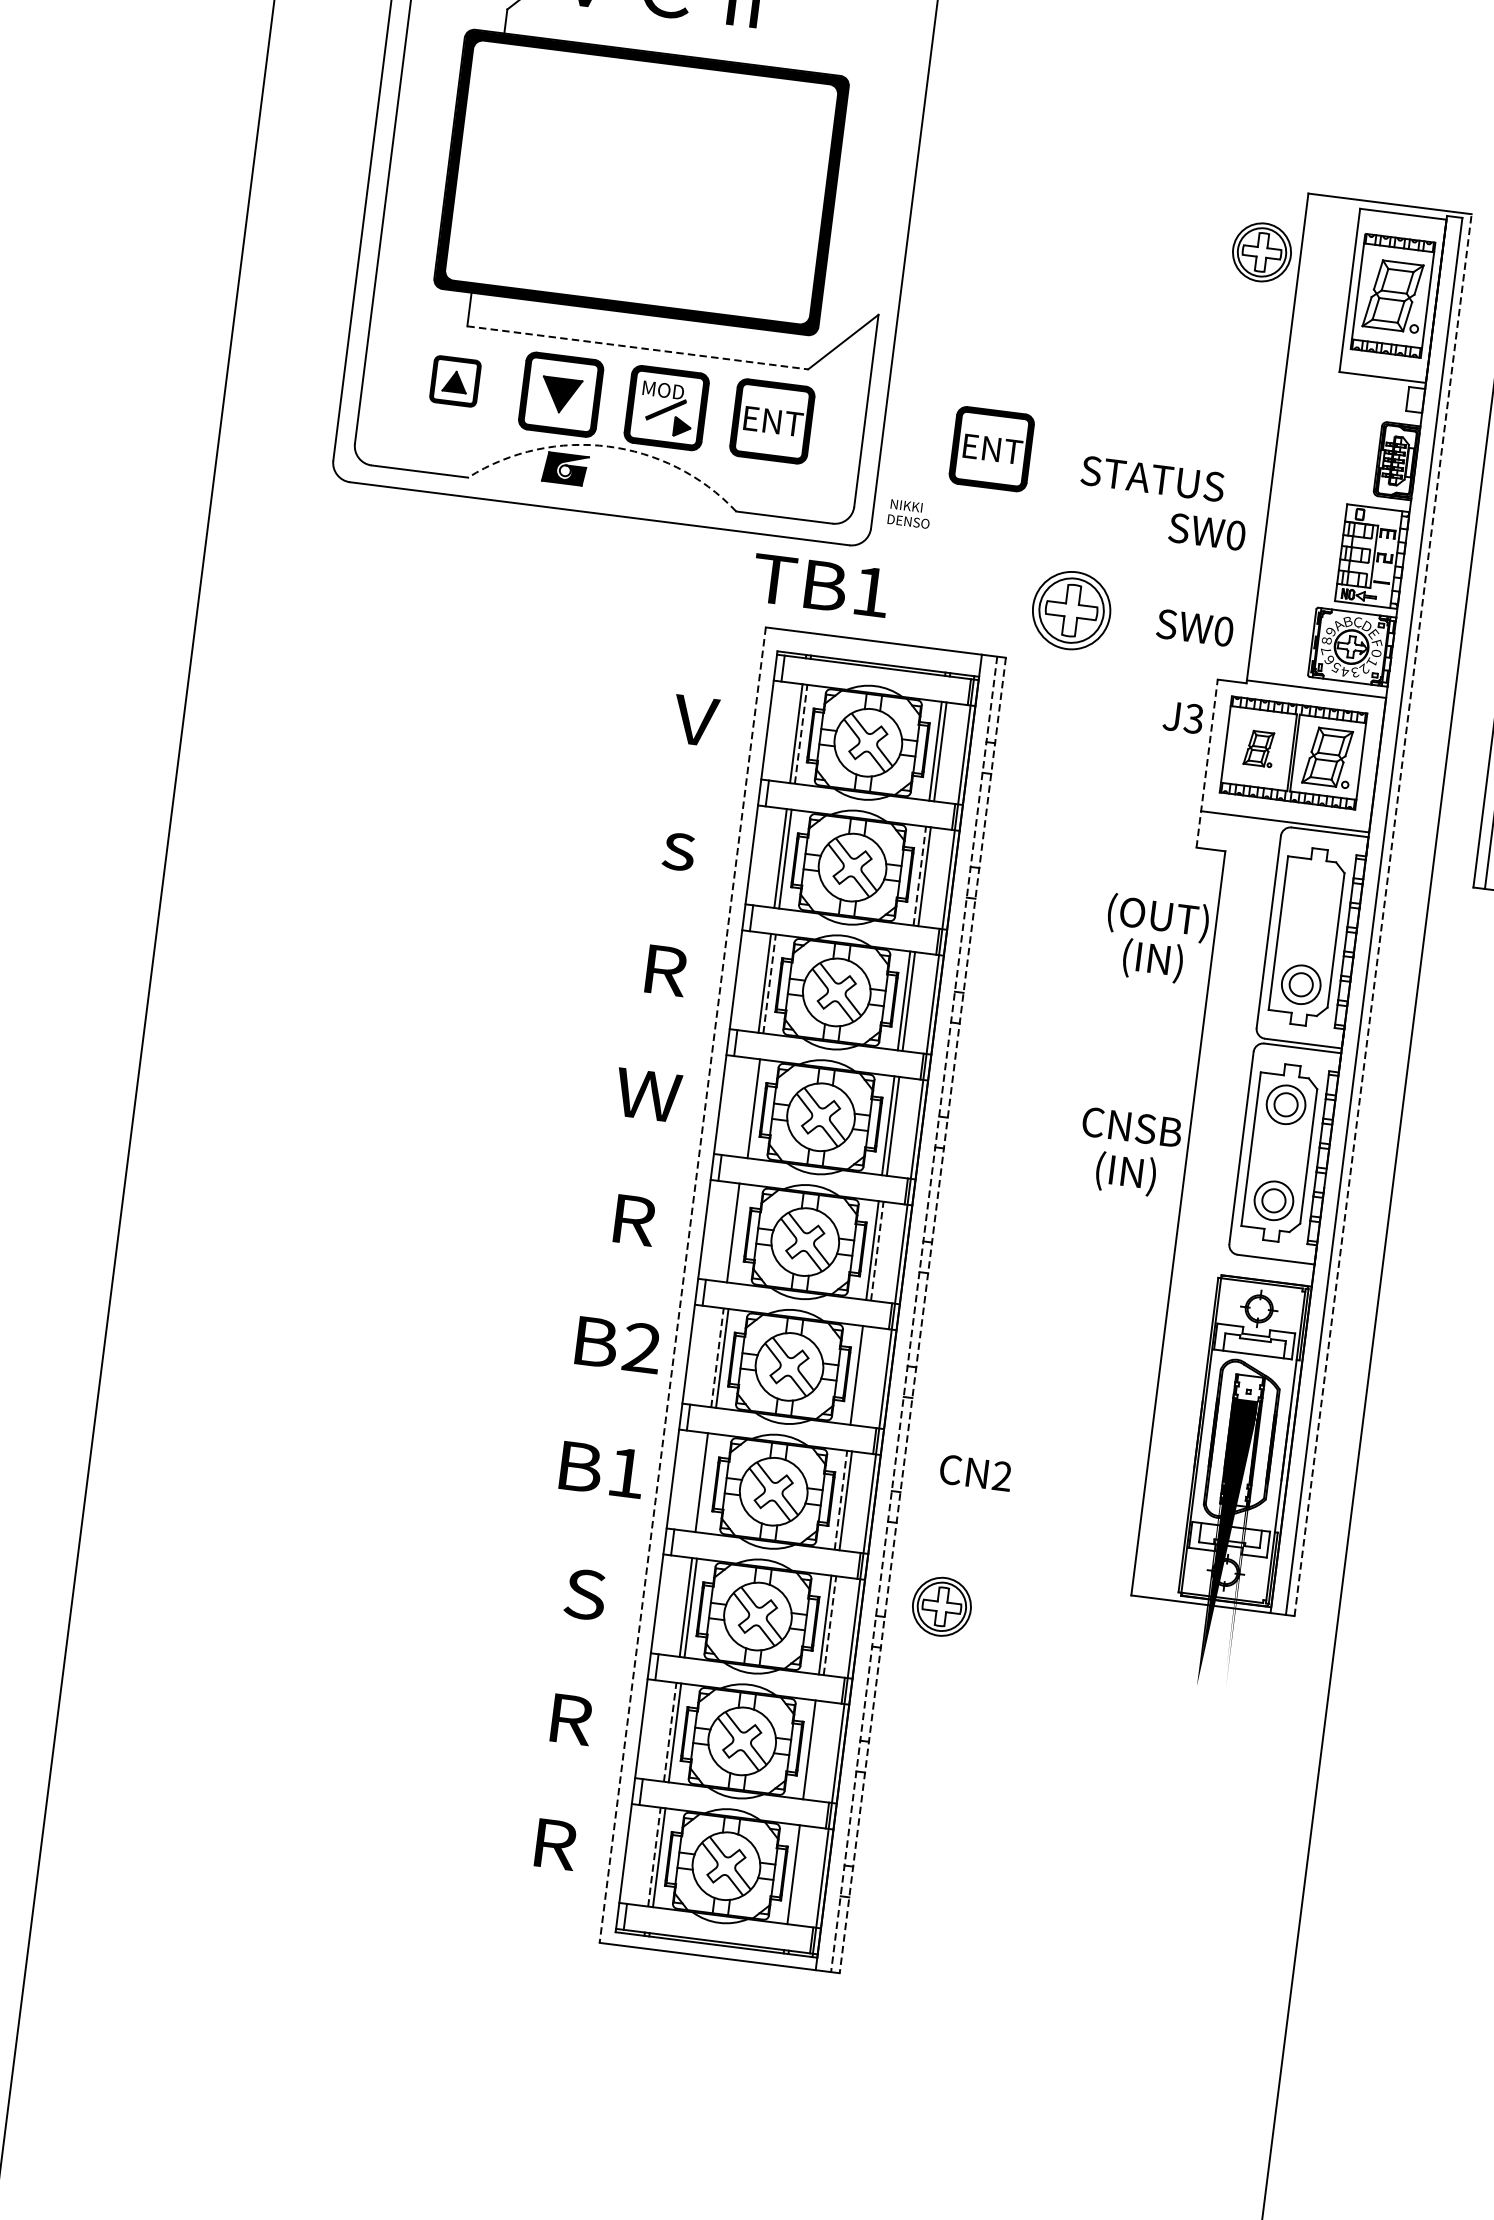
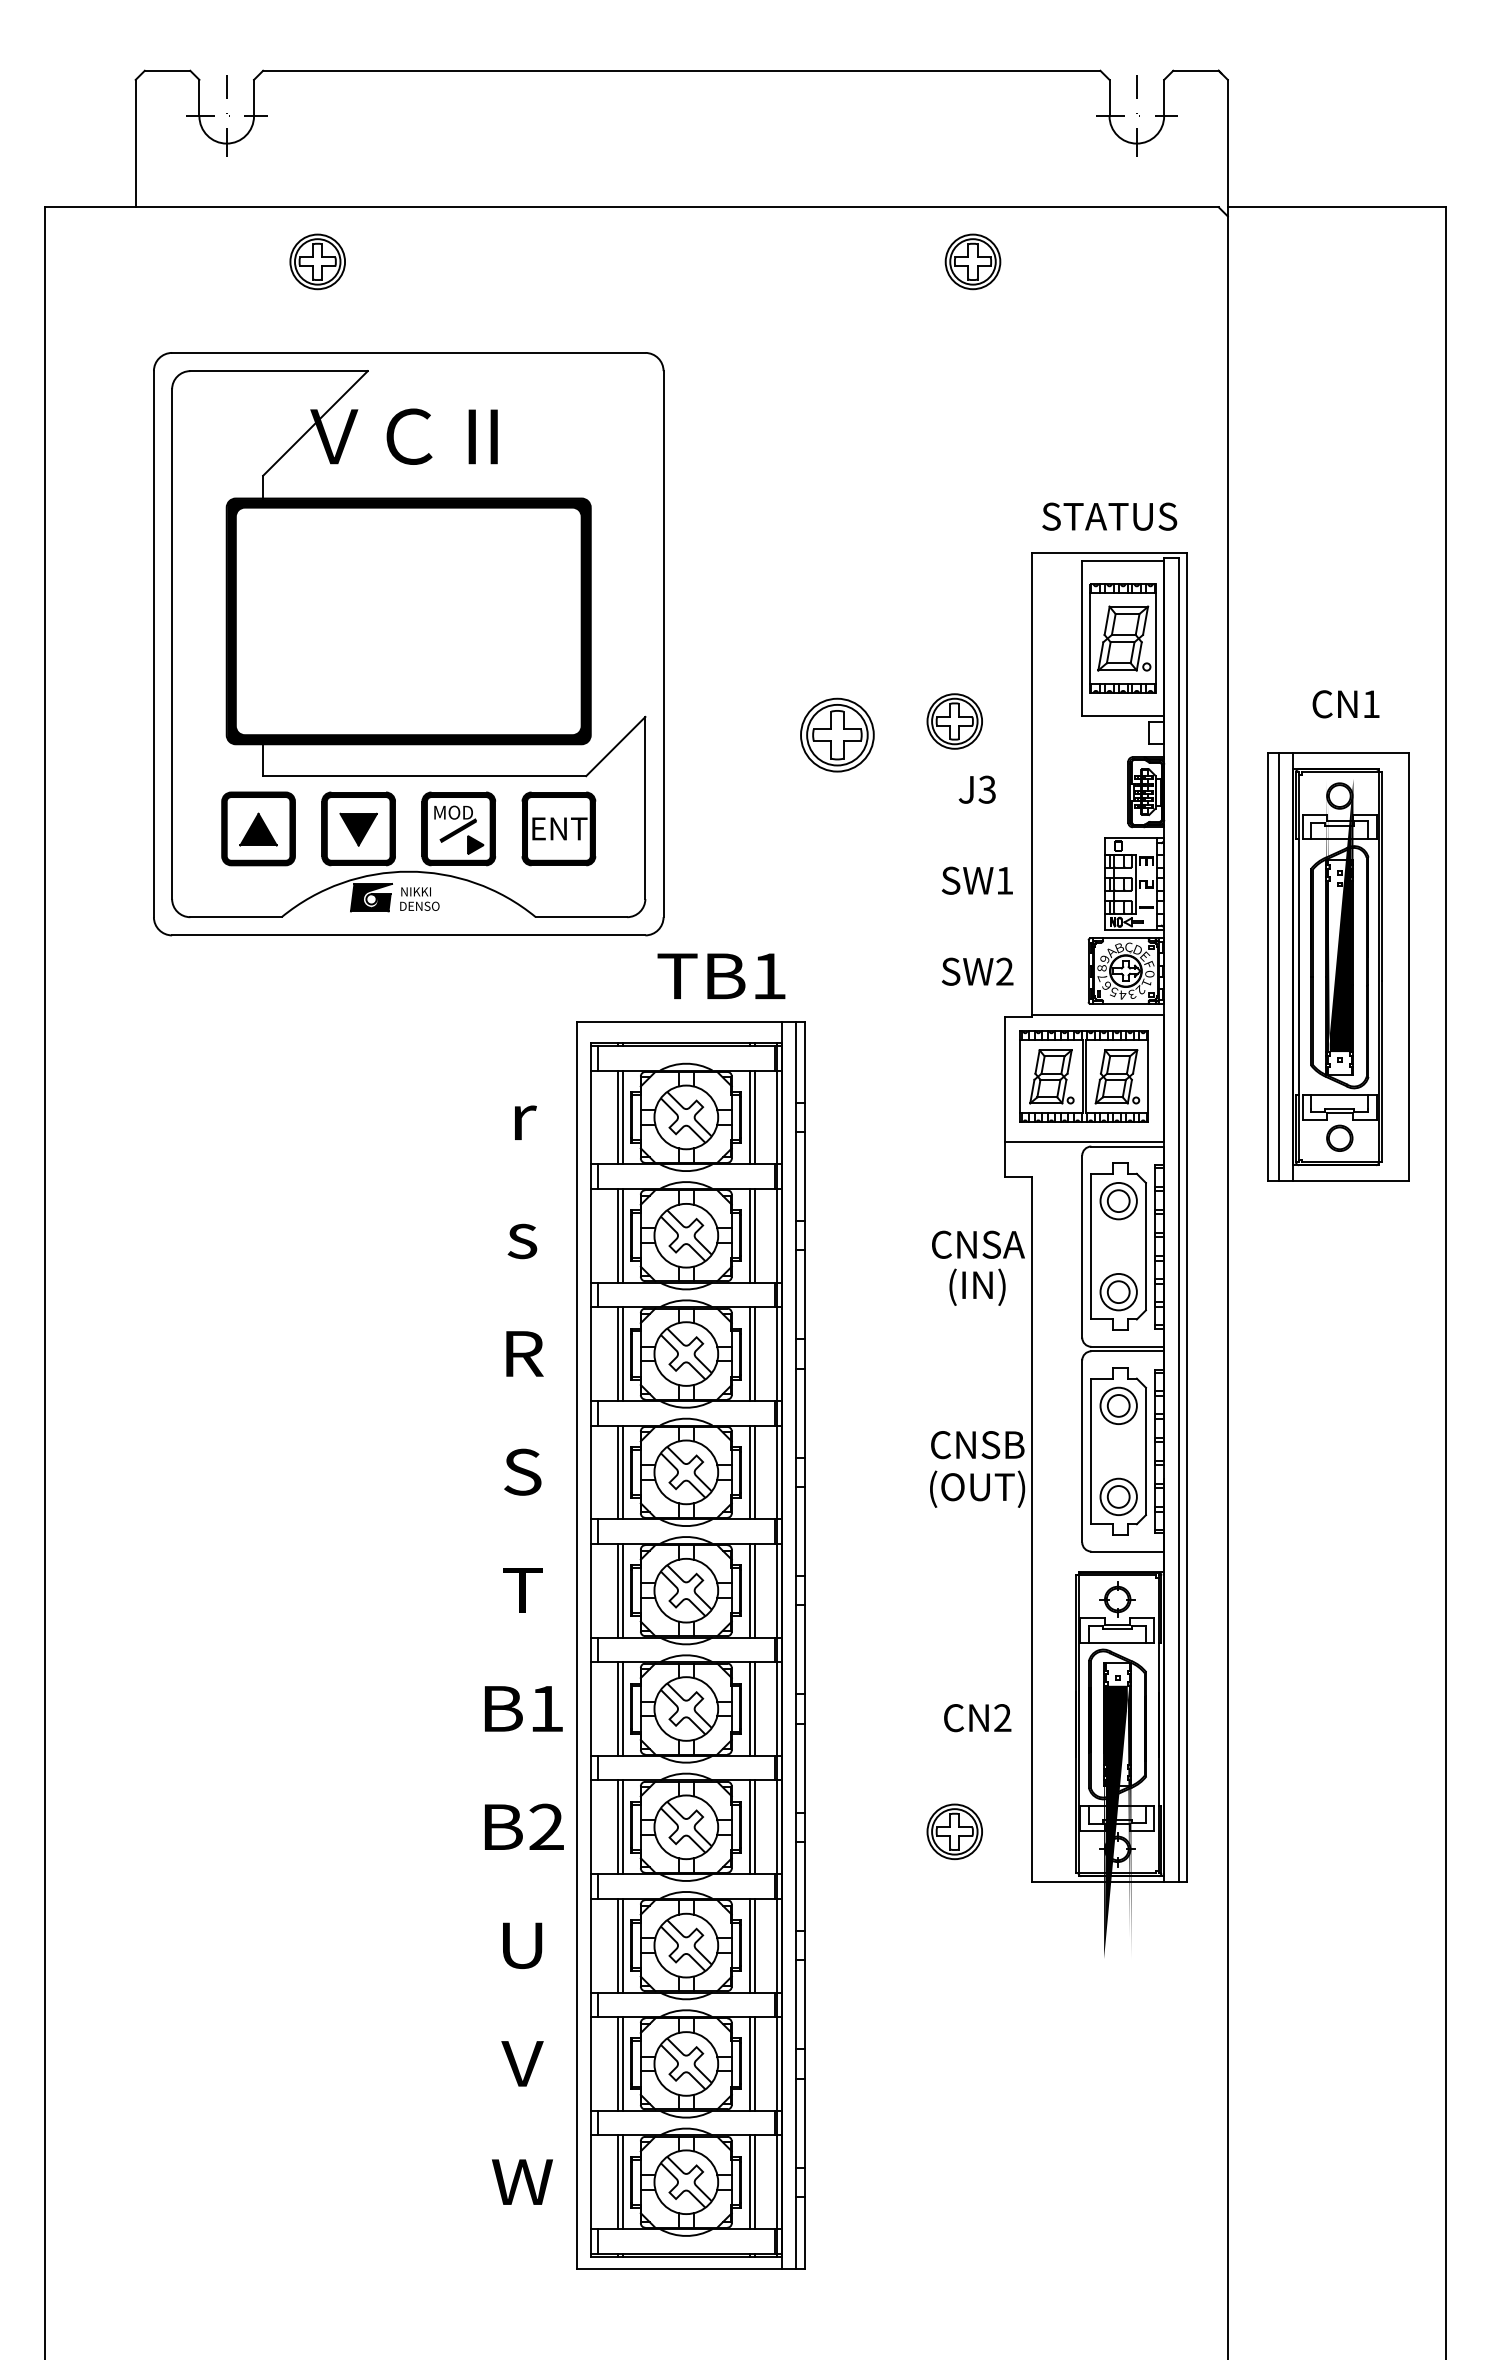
part: (1261, 252) -> (954, 721), moved
line: (637, 348) -> (424, 776), dashed -> solid
part: (455, 380) -> (258, 828), size x1.67
arc: (608, 446) -> (408, 871), dashed -> solid
part: (991, 448) -> (766, 828), removed
text: (1152, 478) -> (1109, 516), moved
text: (909, 513) -> (419, 898), moved
text: (1235, 535) -> (1004, 880), SW0 -> SW1
text: (820, 584) -> (721, 975), moved
part: (1071, 609) -> (837, 734), moved
text: (1223, 631) -> (1004, 971), SW0 -> SW2
text: (1182, 717) -> (976, 789), moved
text: (695, 719) -> (522, 1116), V -> r
line: (800, 734) -> (622, 1117), dashed -> solid
part: (1259, 748) -> (1051, 1076), size x1.67
line: (1206, 763) -> (1004, 1096), dashed -> solid
line: (920, 875) -> (750, 1235), dashed -> solid
part: (1313, 889) -> (1118, 1201), added
line: (1382, 915) -> (1186, 1217), dashed -> solid
text: (1158, 917) -> (977, 1246), (OUT) -> CNSA
line: (769, 984) -> (622, 1354), dashed -> solid
text: (648, 1094) -> (522, 1471), W -> S
line: (749, 1108) -> (618, 1472), added
text: (1126, 1173) -> (977, 1488), (IN) -> (OUT)
text: (633, 1220) -> (523, 1590), R -> T
line: (737, 1233) -> (622, 1590), added
line: (877, 1250) -> (754, 1590), dashed -> solid
line: (683, 1285) -> (577, 1645), dashed -> solid
line: (914, 1314) -> (796, 1645), dashed -> solid
line: (922, 1315) -> (804, 1645), dashed -> solid
text: (642, 1347) -> (546, 1708), B2 -> B1
line: (717, 1358) -> (618, 1709), dashed -> solid
line: (861, 1375) -> (754, 1708), added
text: (626, 1472) -> (546, 1826), B1 -> B2
text: (975, 1473) -> (977, 1718), moved
line: (706, 1483) -> (622, 1827), added
line: (841, 1500) -> (750, 1827), dashed -> solid
text: (585, 1594) -> (522, 1945), S -> U
part: (941, 1606) -> (954, 1831), moved
line: (829, 1625) -> (754, 1945), dashed -> solid
text: (569, 1719) -> (522, 2063), R -> V
line: (670, 1731) -> (618, 2063), dashed -> solid
line: (814, 1750) -> (754, 2063), added
text: (553, 1843) -> (522, 2181), R -> W
line: (654, 1857) -> (618, 2182), dashed -> solid
line: (798, 1875) -> (754, 2182), added

